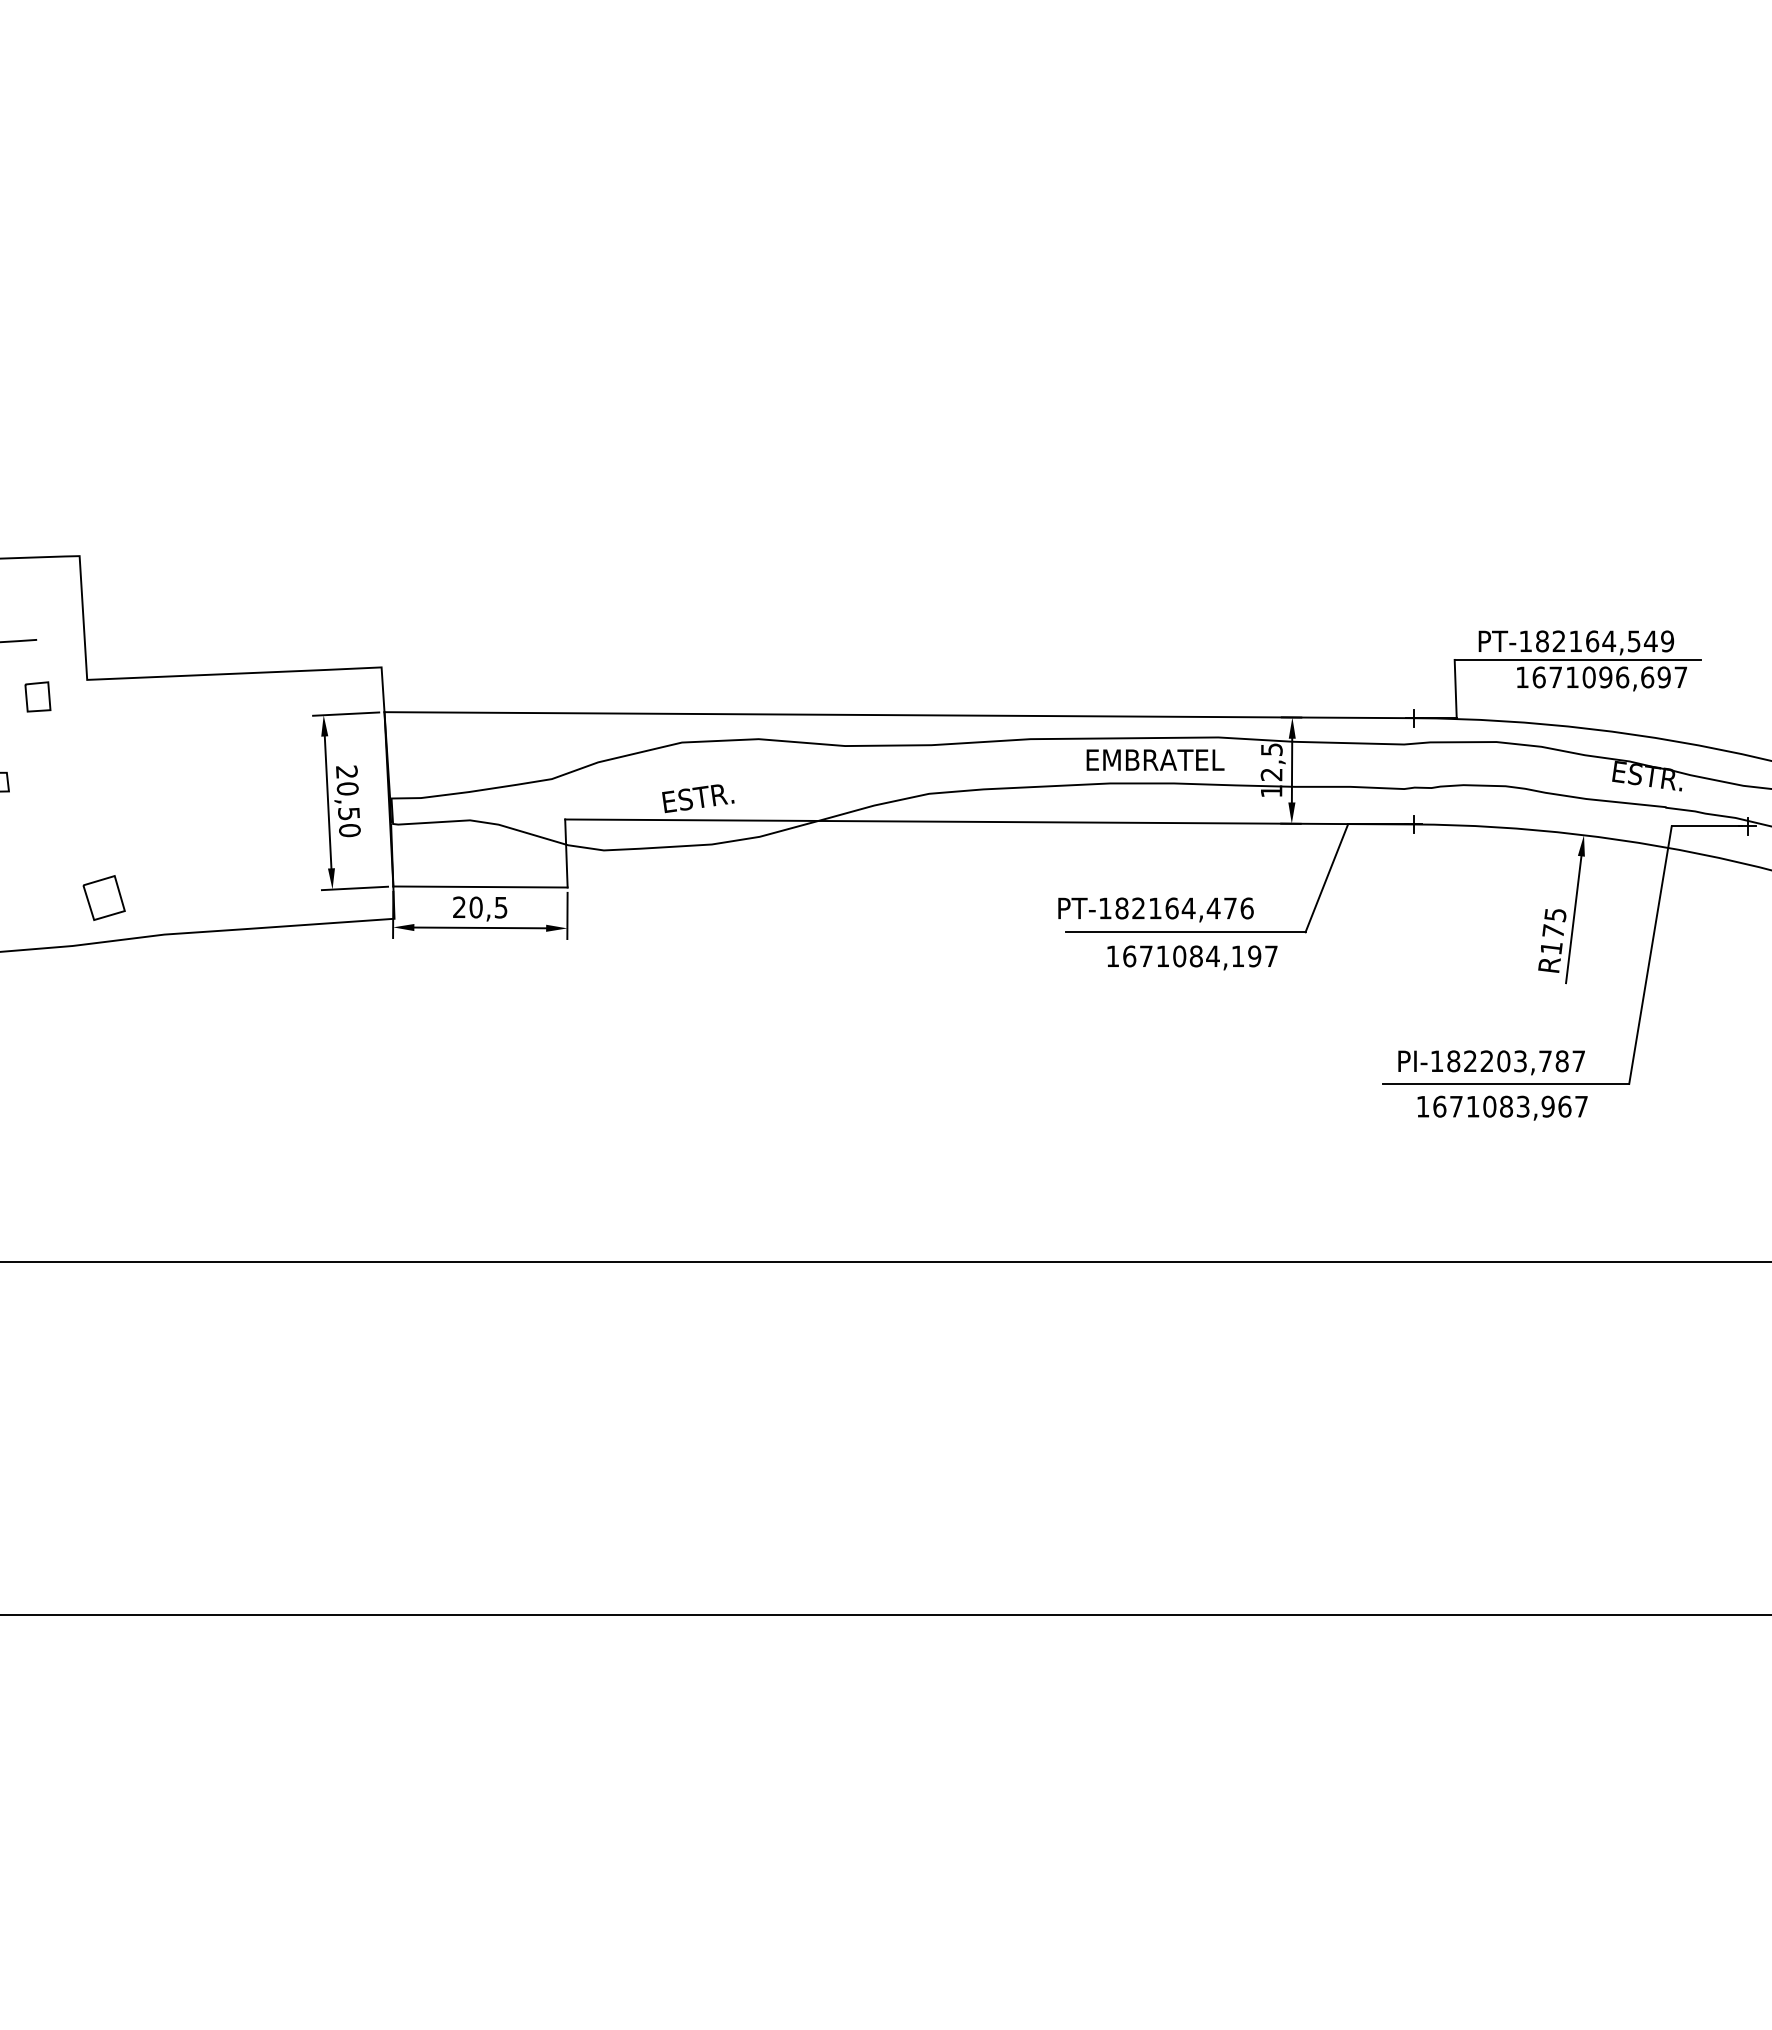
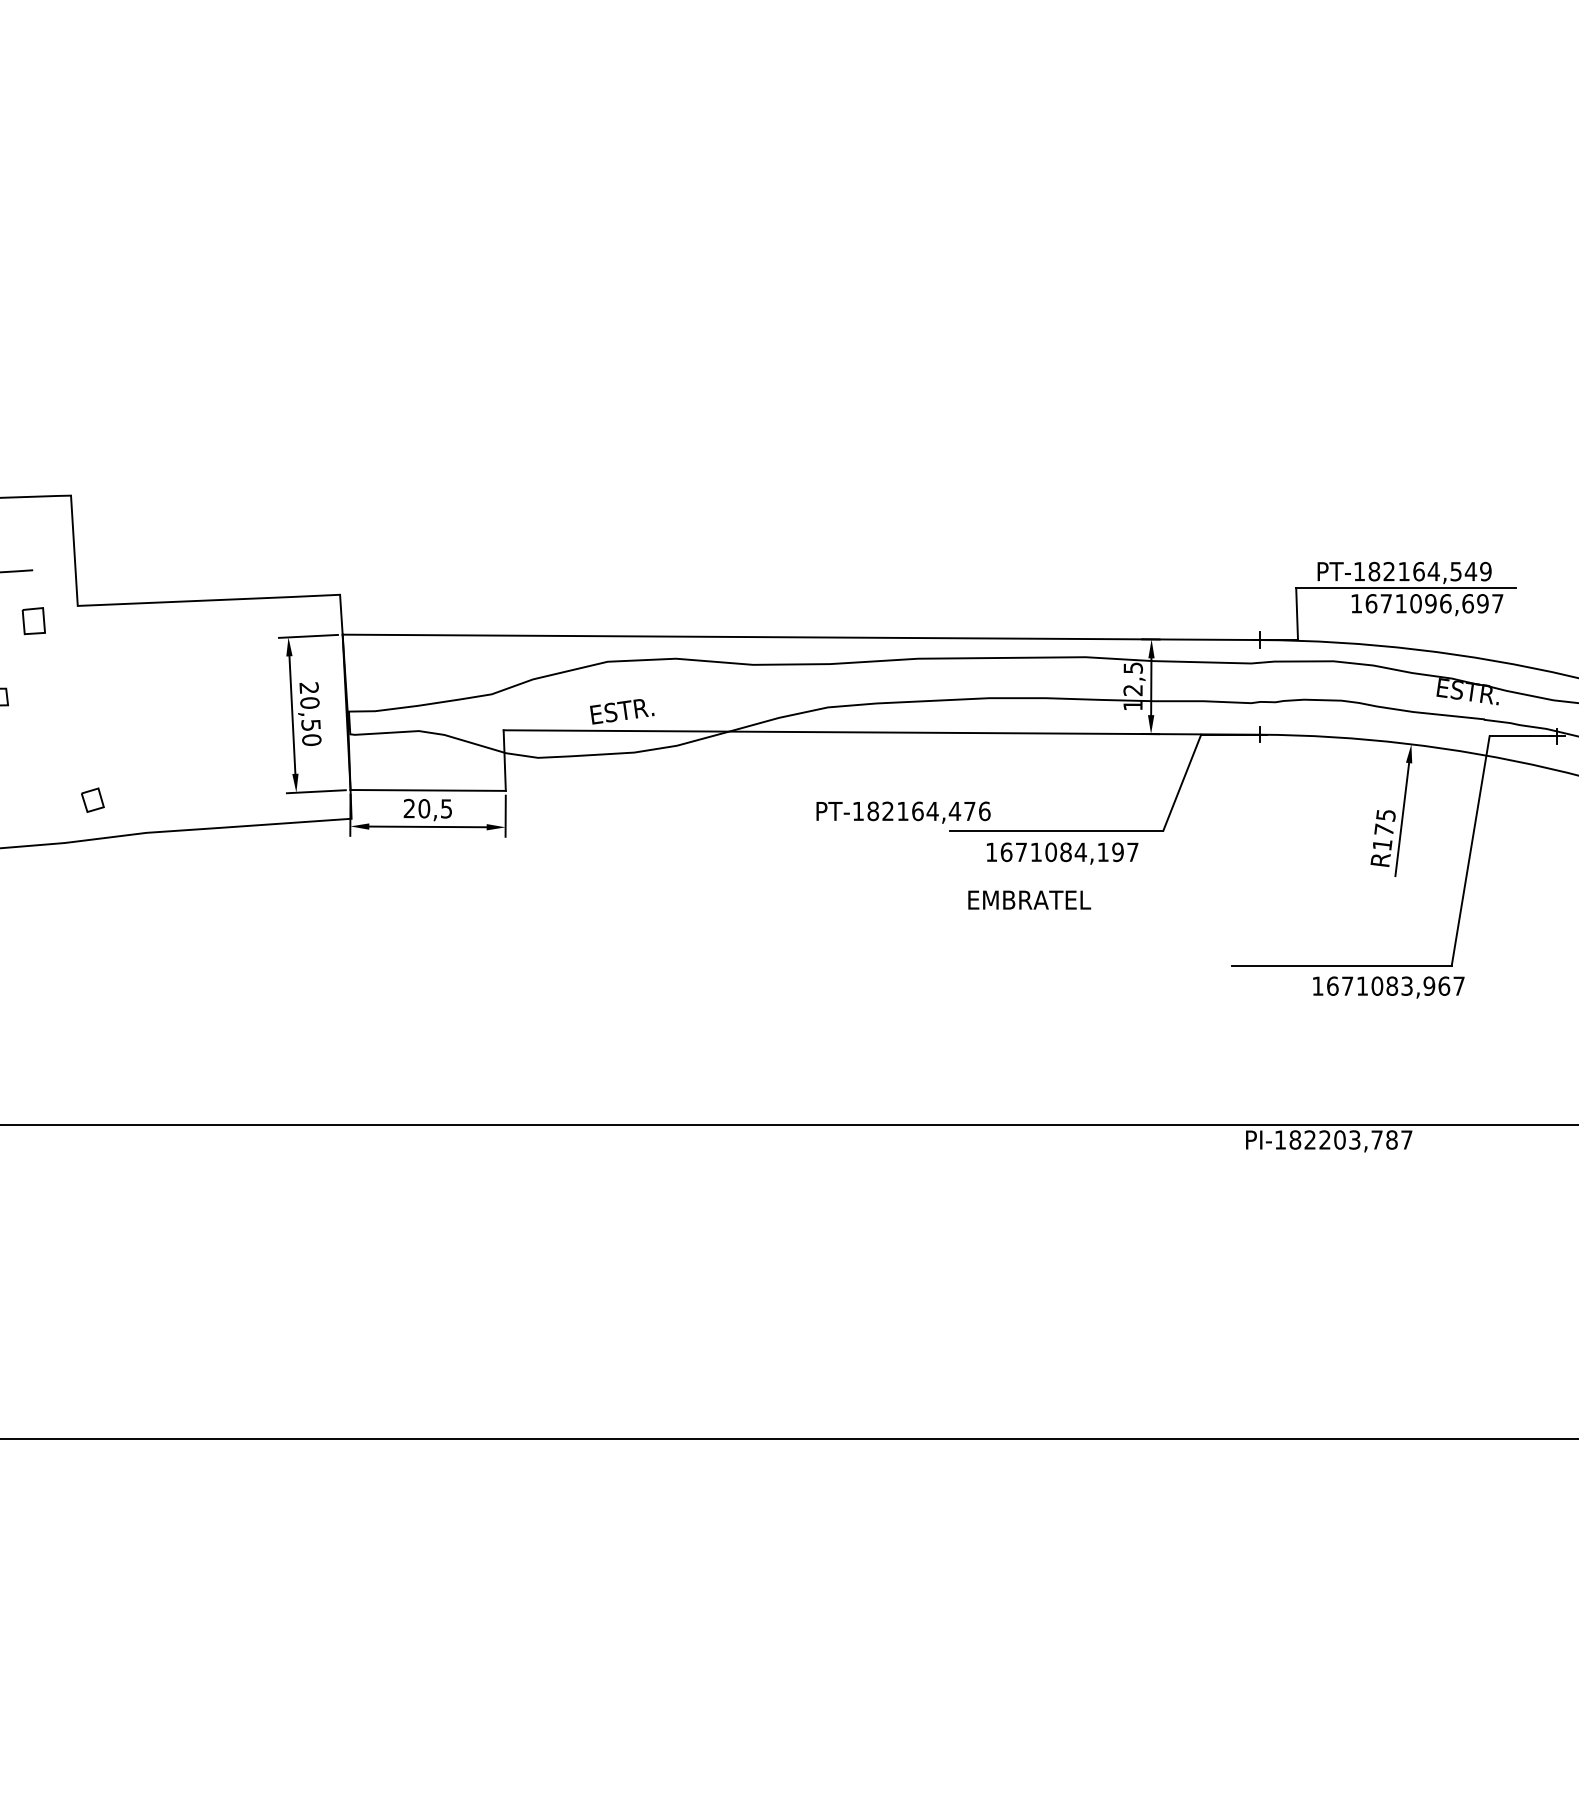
text: (1155, 759) -> (1029, 899), moved
part: (103, 897) -> (92, 799), size x0.6
text: (1155, 909) -> (903, 812), moved
text: (1491, 1062) -> (1329, 1141), moved
text: (1502, 1107) -> (1388, 986), moved

